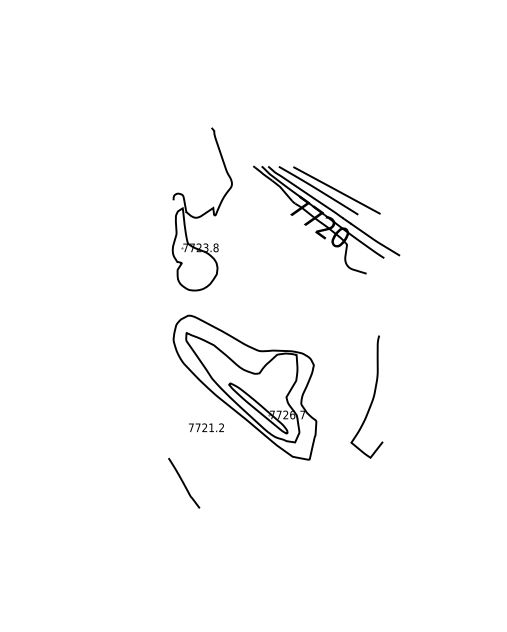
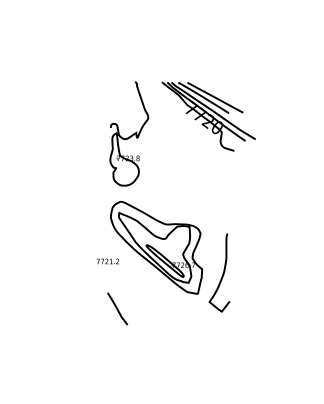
part: (326, 219) -> (208, 116), moved
curve: (371, 398) -> (222, 273), moved
text: (205, 427) -> (107, 261), moved

